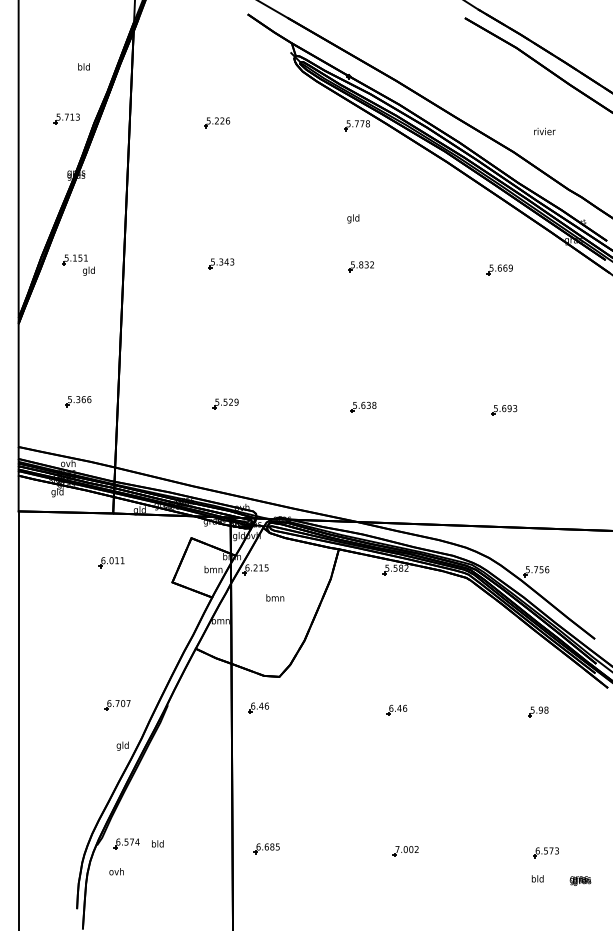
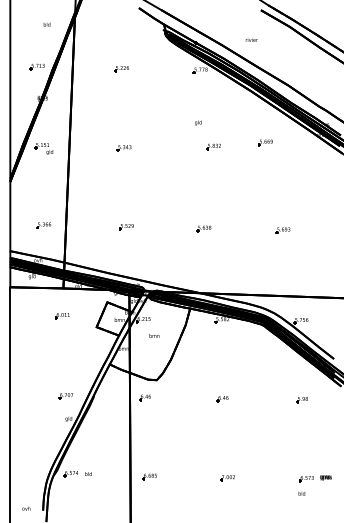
text: (83, 66) -> (46, 24), moved
text: (544, 130) -> (251, 39), moved
part: (360, 266) -> (213, 146), moved
part: (499, 269) -> (265, 142), moved
text: (116, 871) -> (26, 508), moved
text: (579, 880) -> (325, 477), moved

